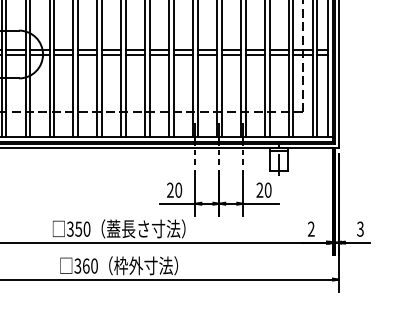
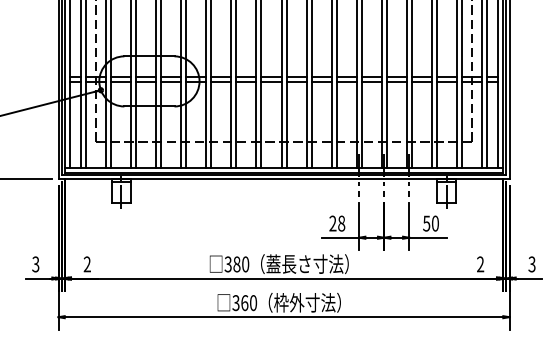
text: (178, 190) -> (341, 223), 20 -> 28
text: (259, 190) -> (426, 223), 20 -> 50
text: (78, 229) -> (236, 264), 350 -> 380

